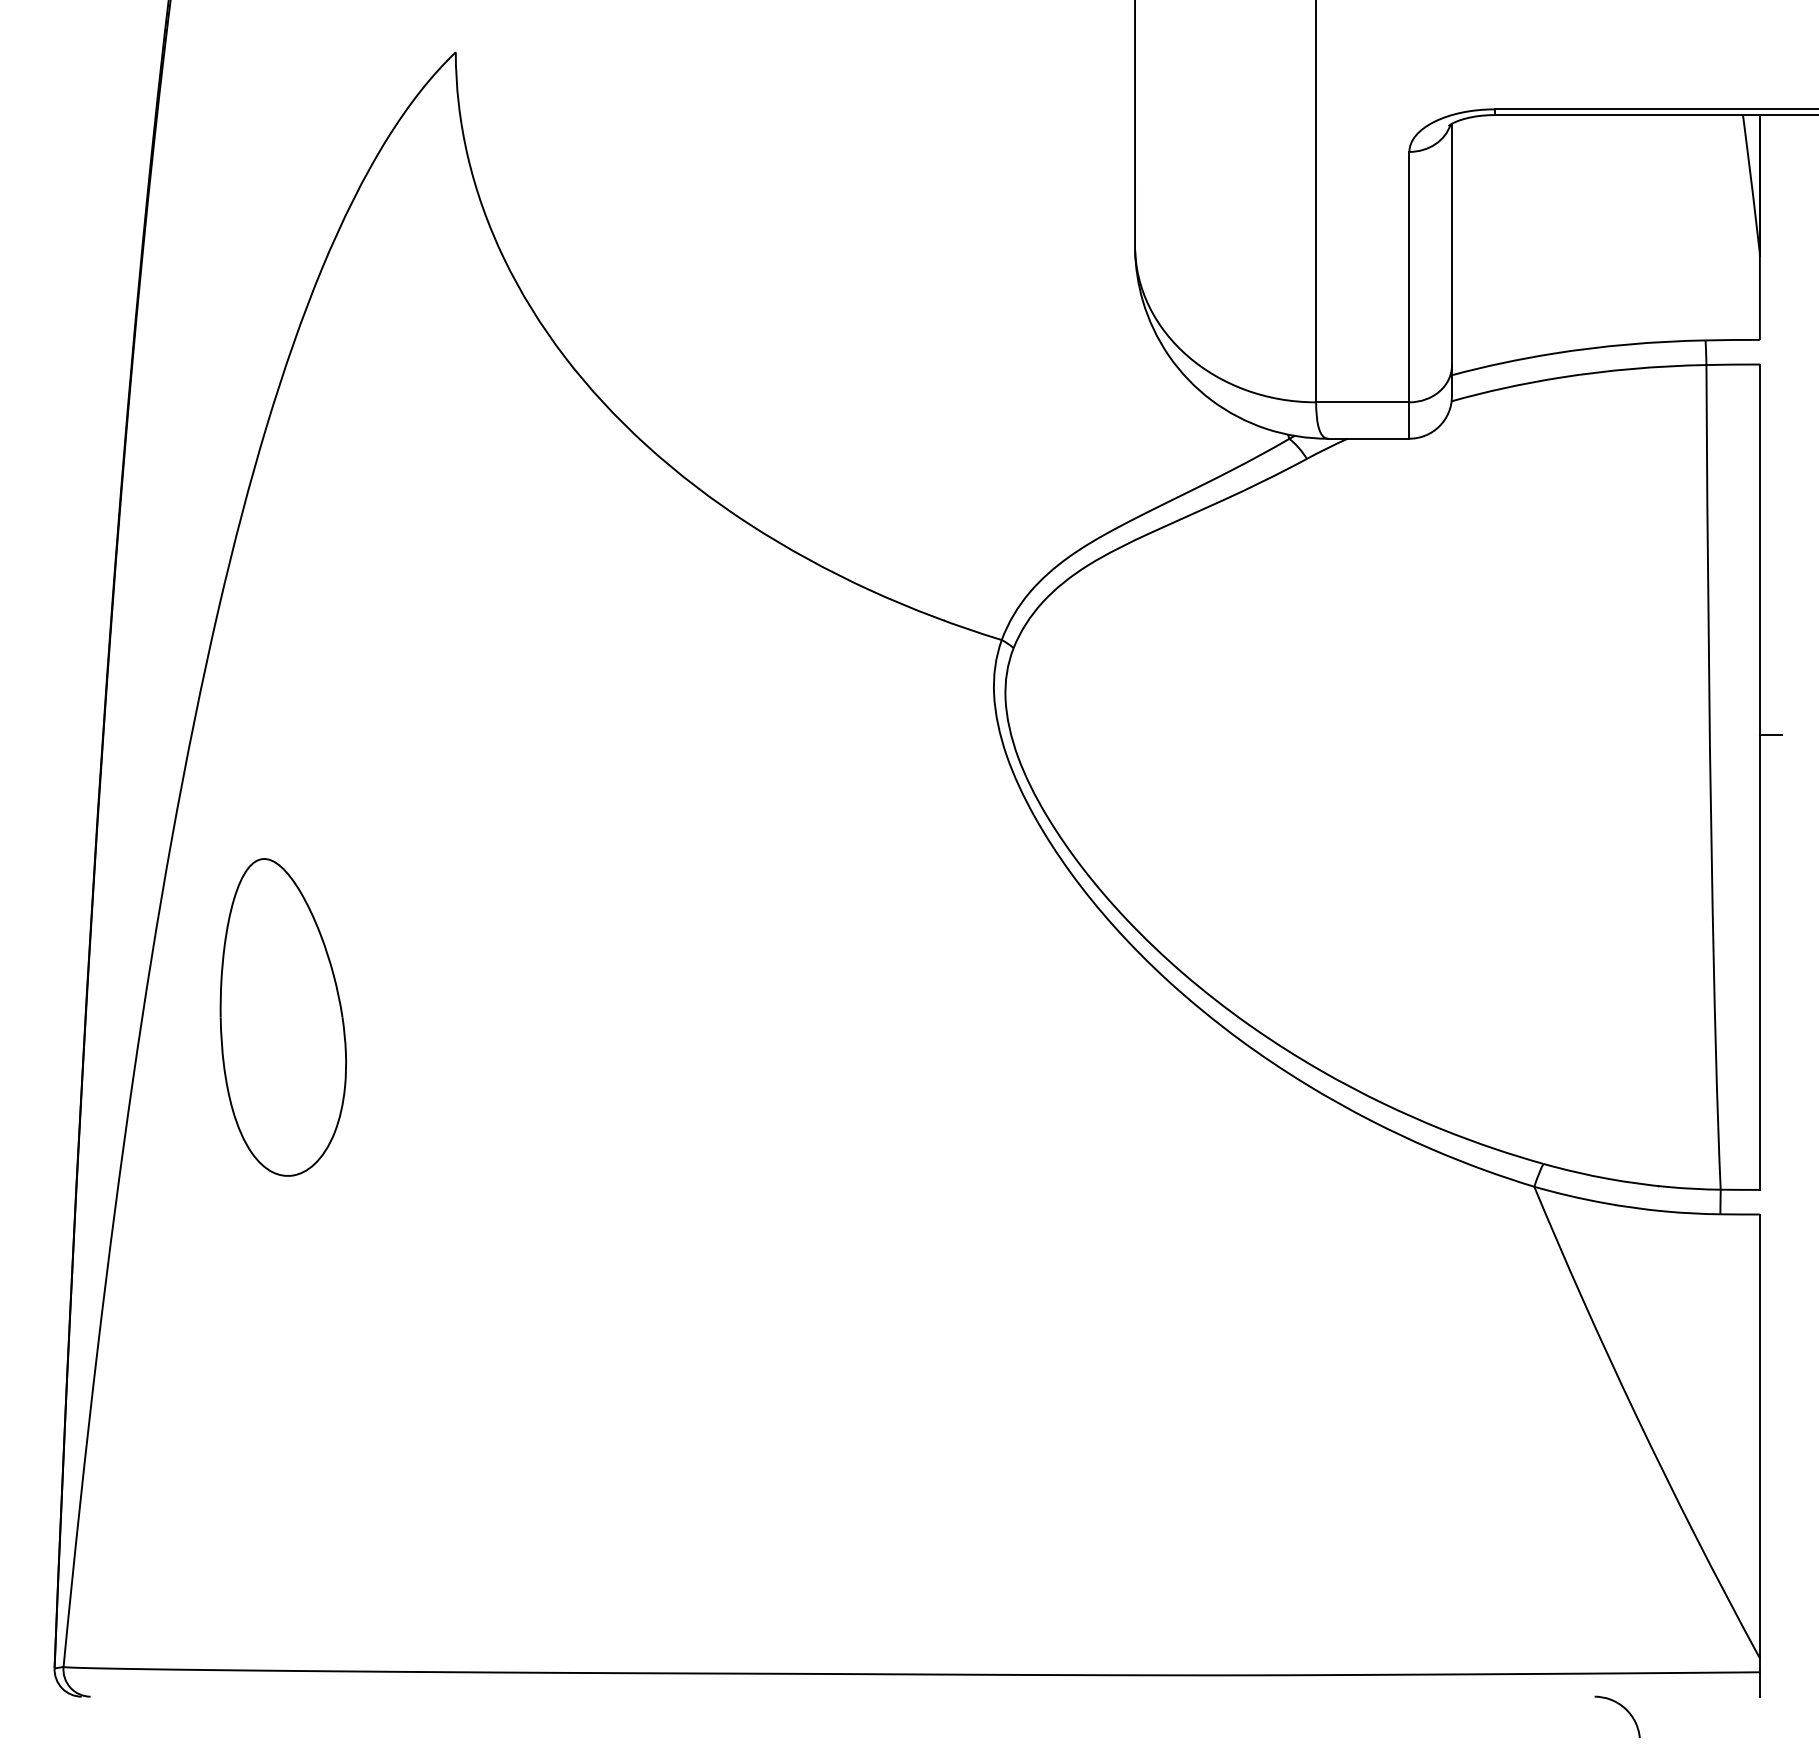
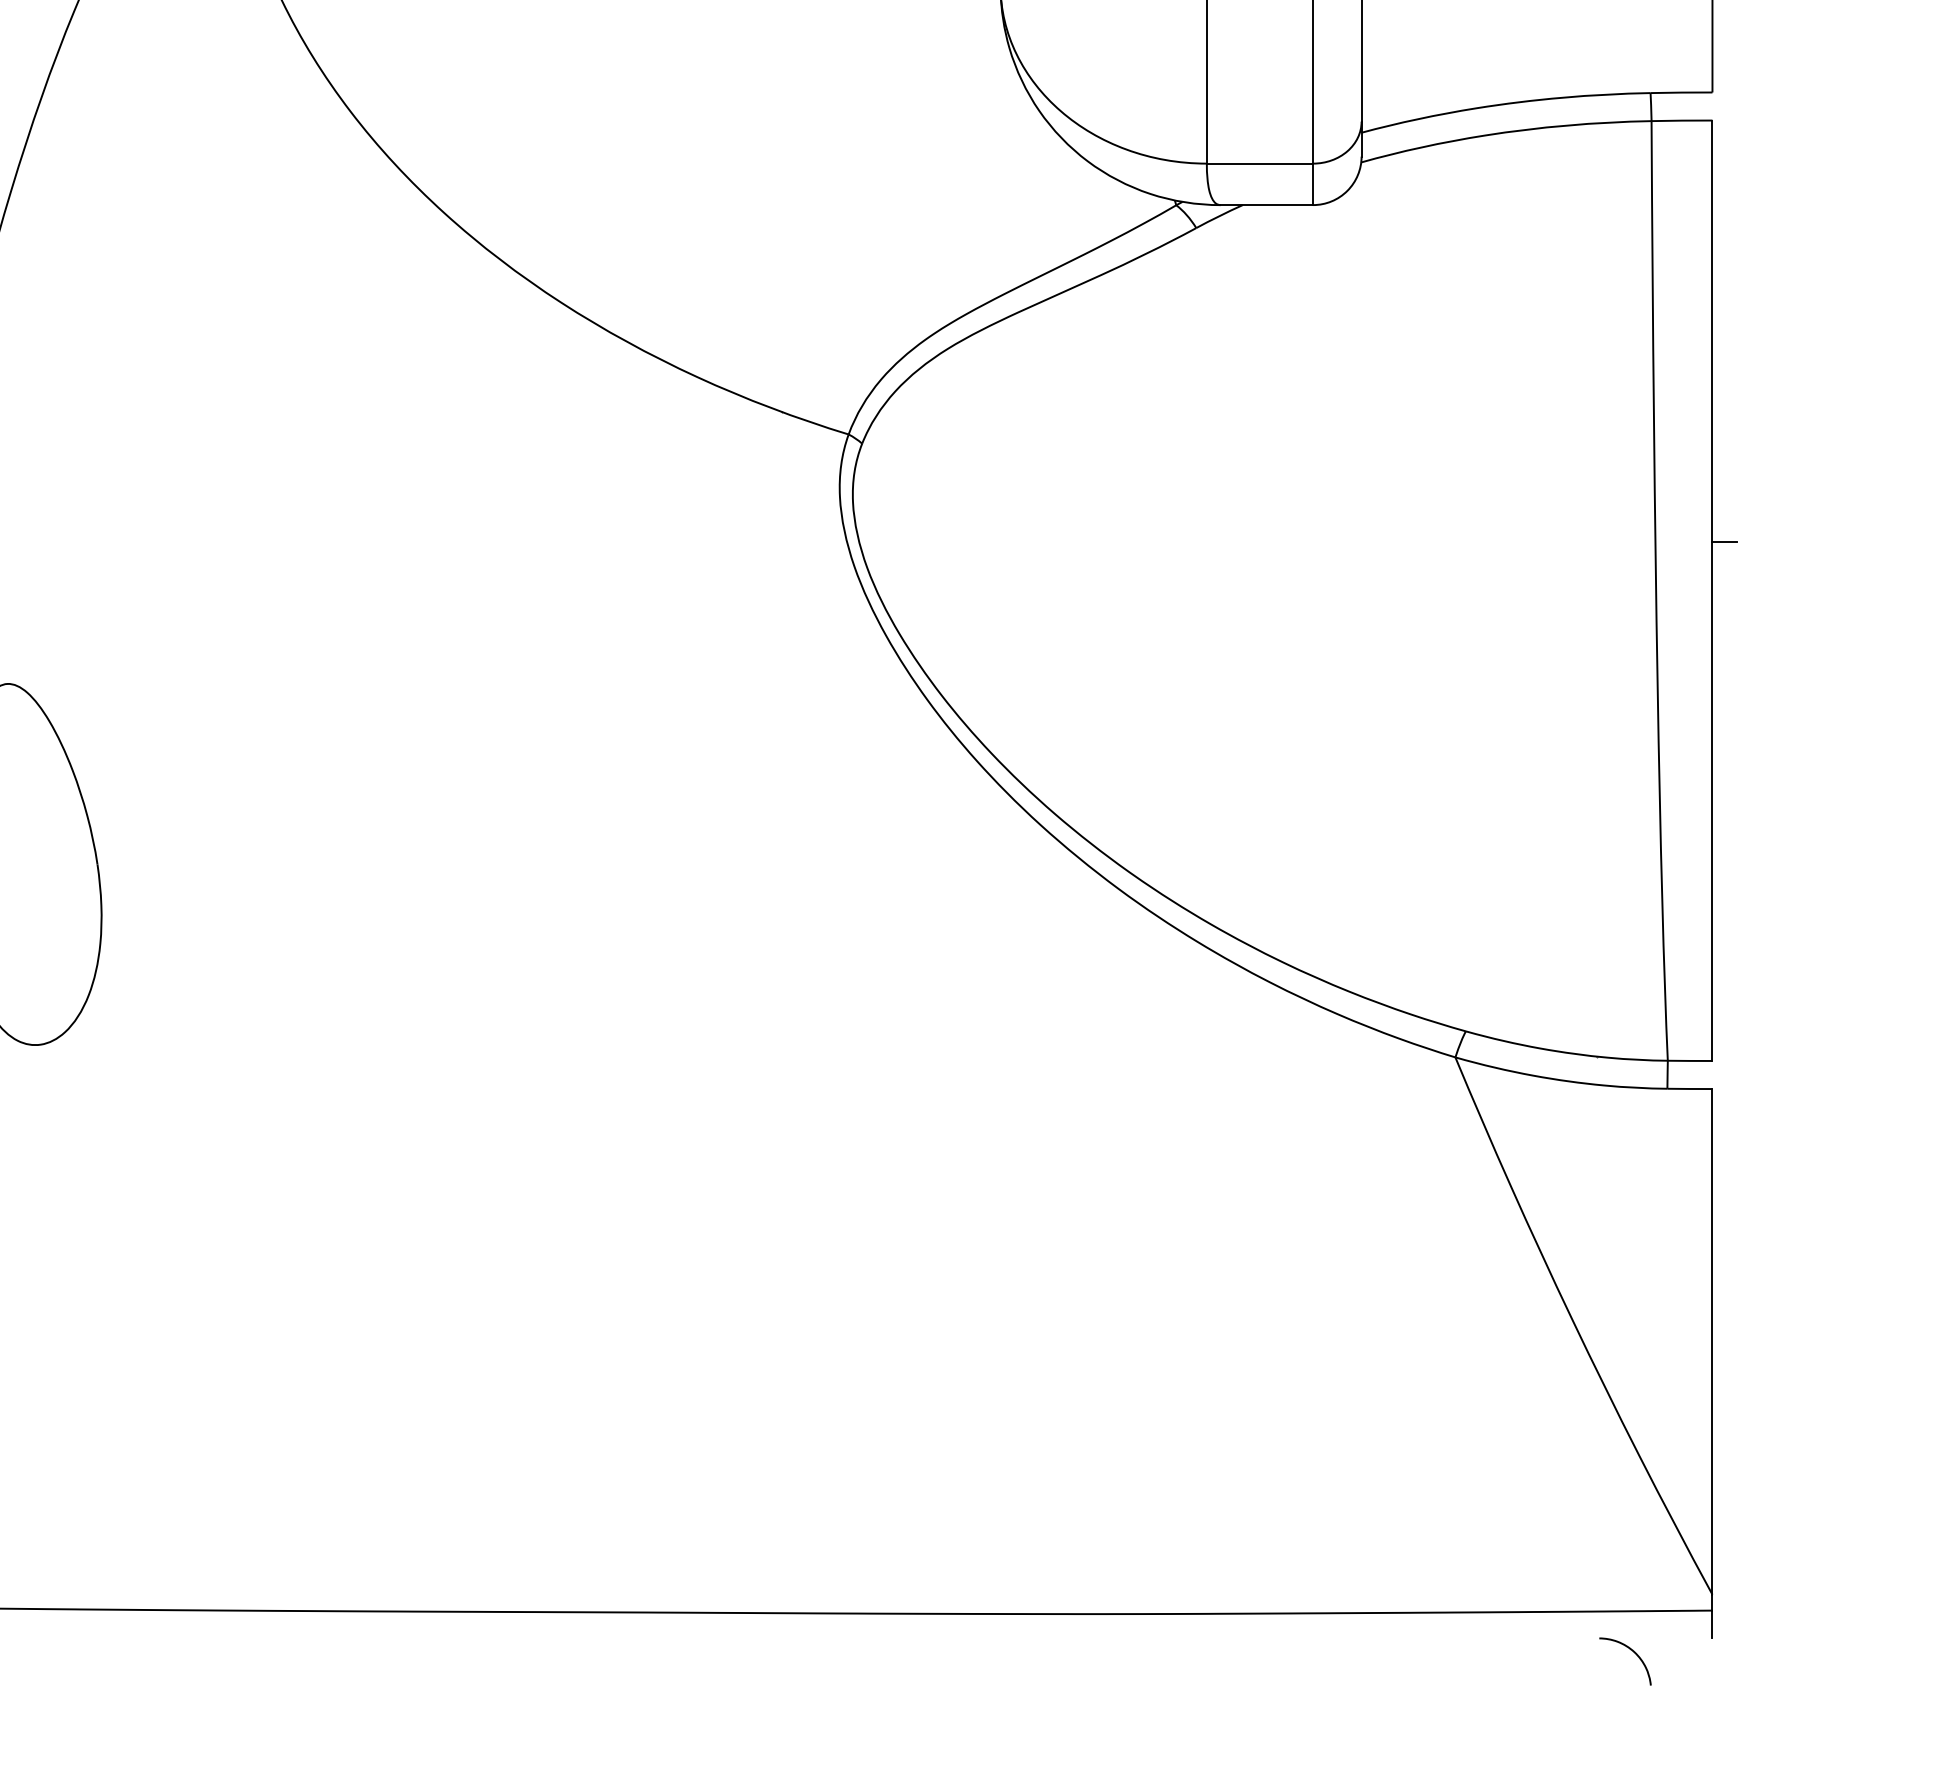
curve: (1624, 1709) -> (1633, 1653), moved

